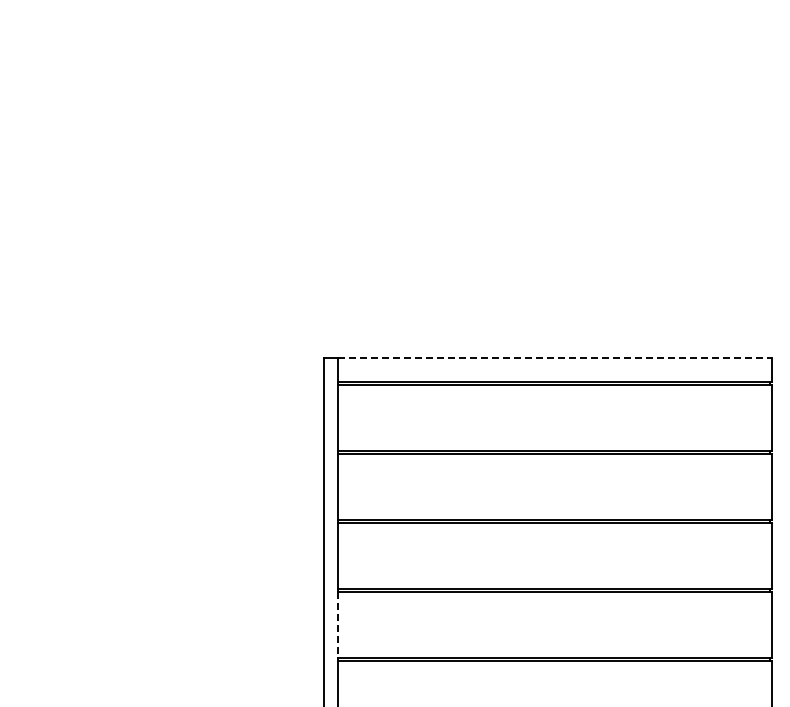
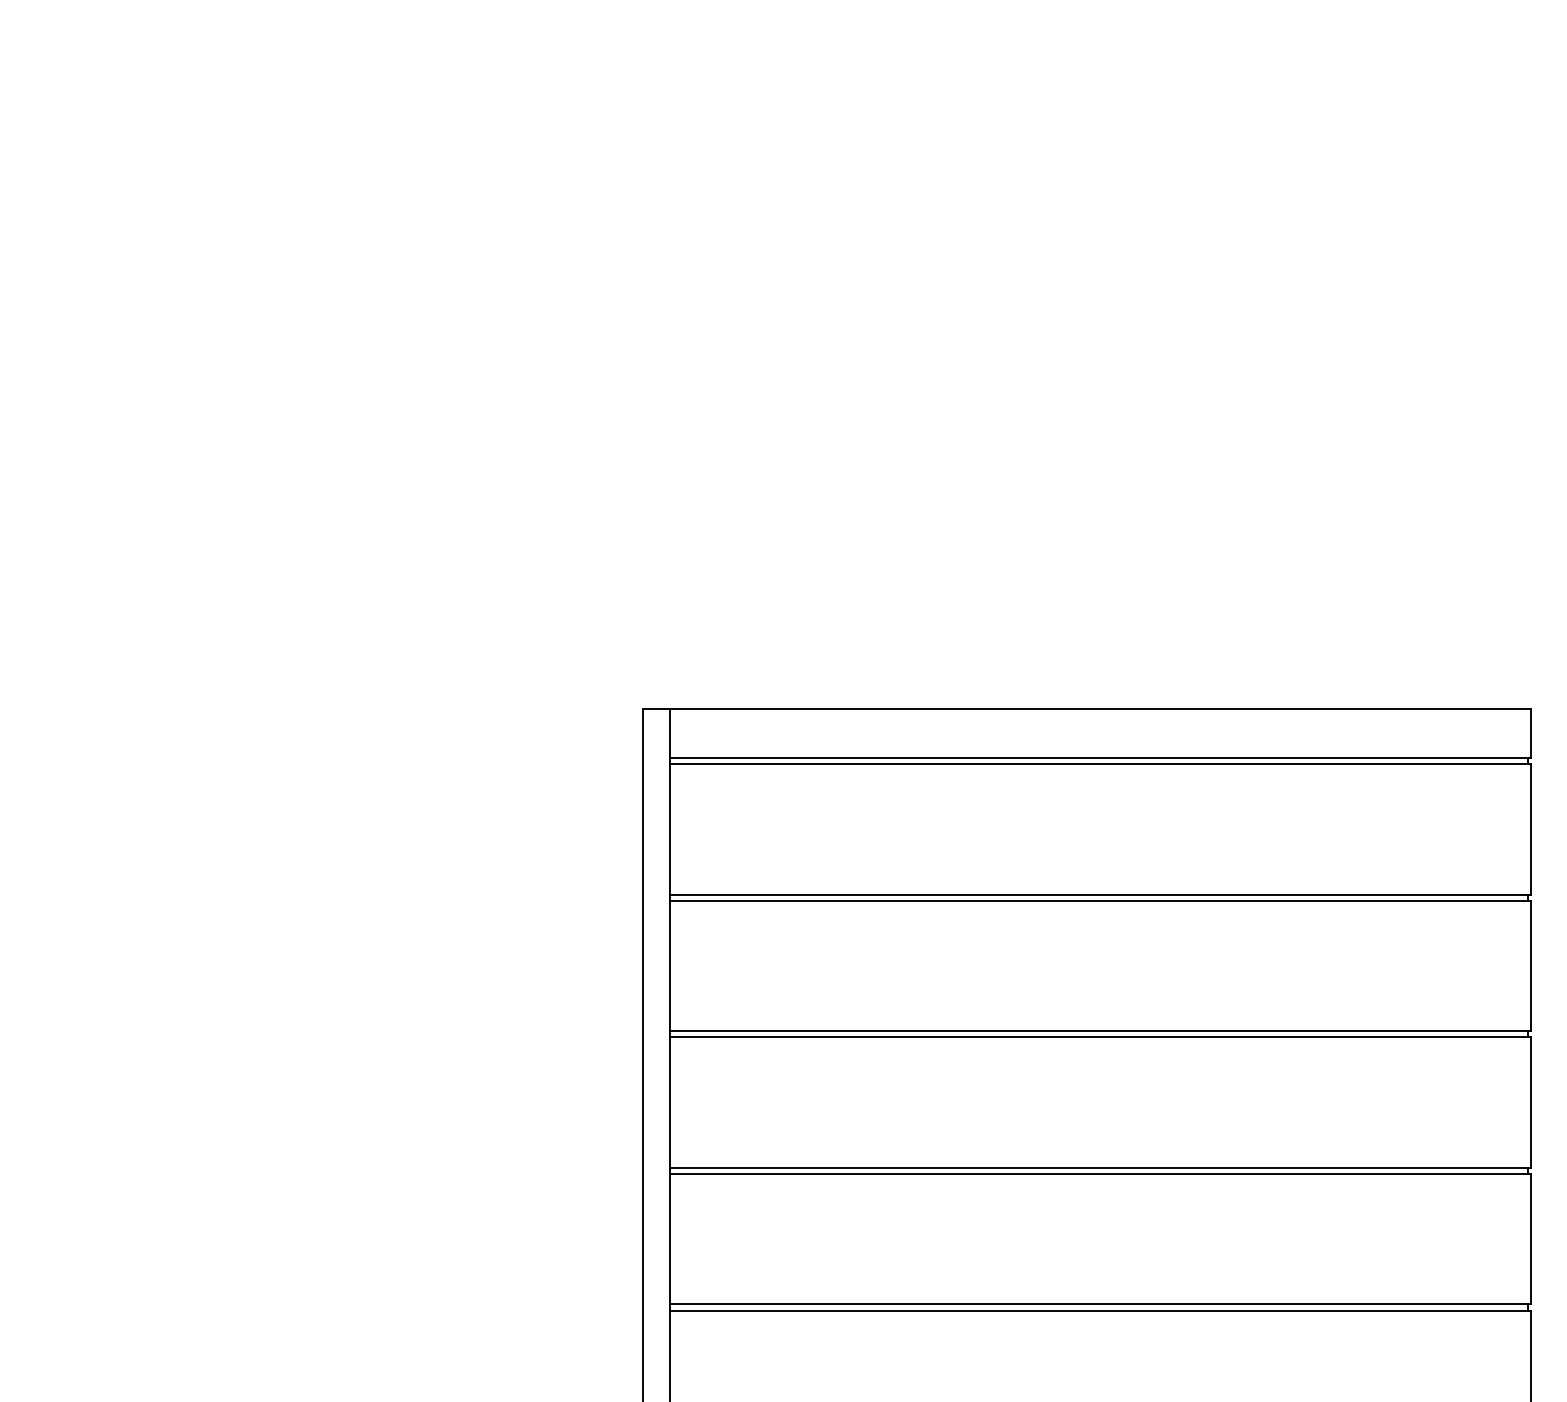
line: (554, 357) -> (1099, 708), dashed -> solid
line: (337, 624) -> (669, 1238), dashed -> solid

